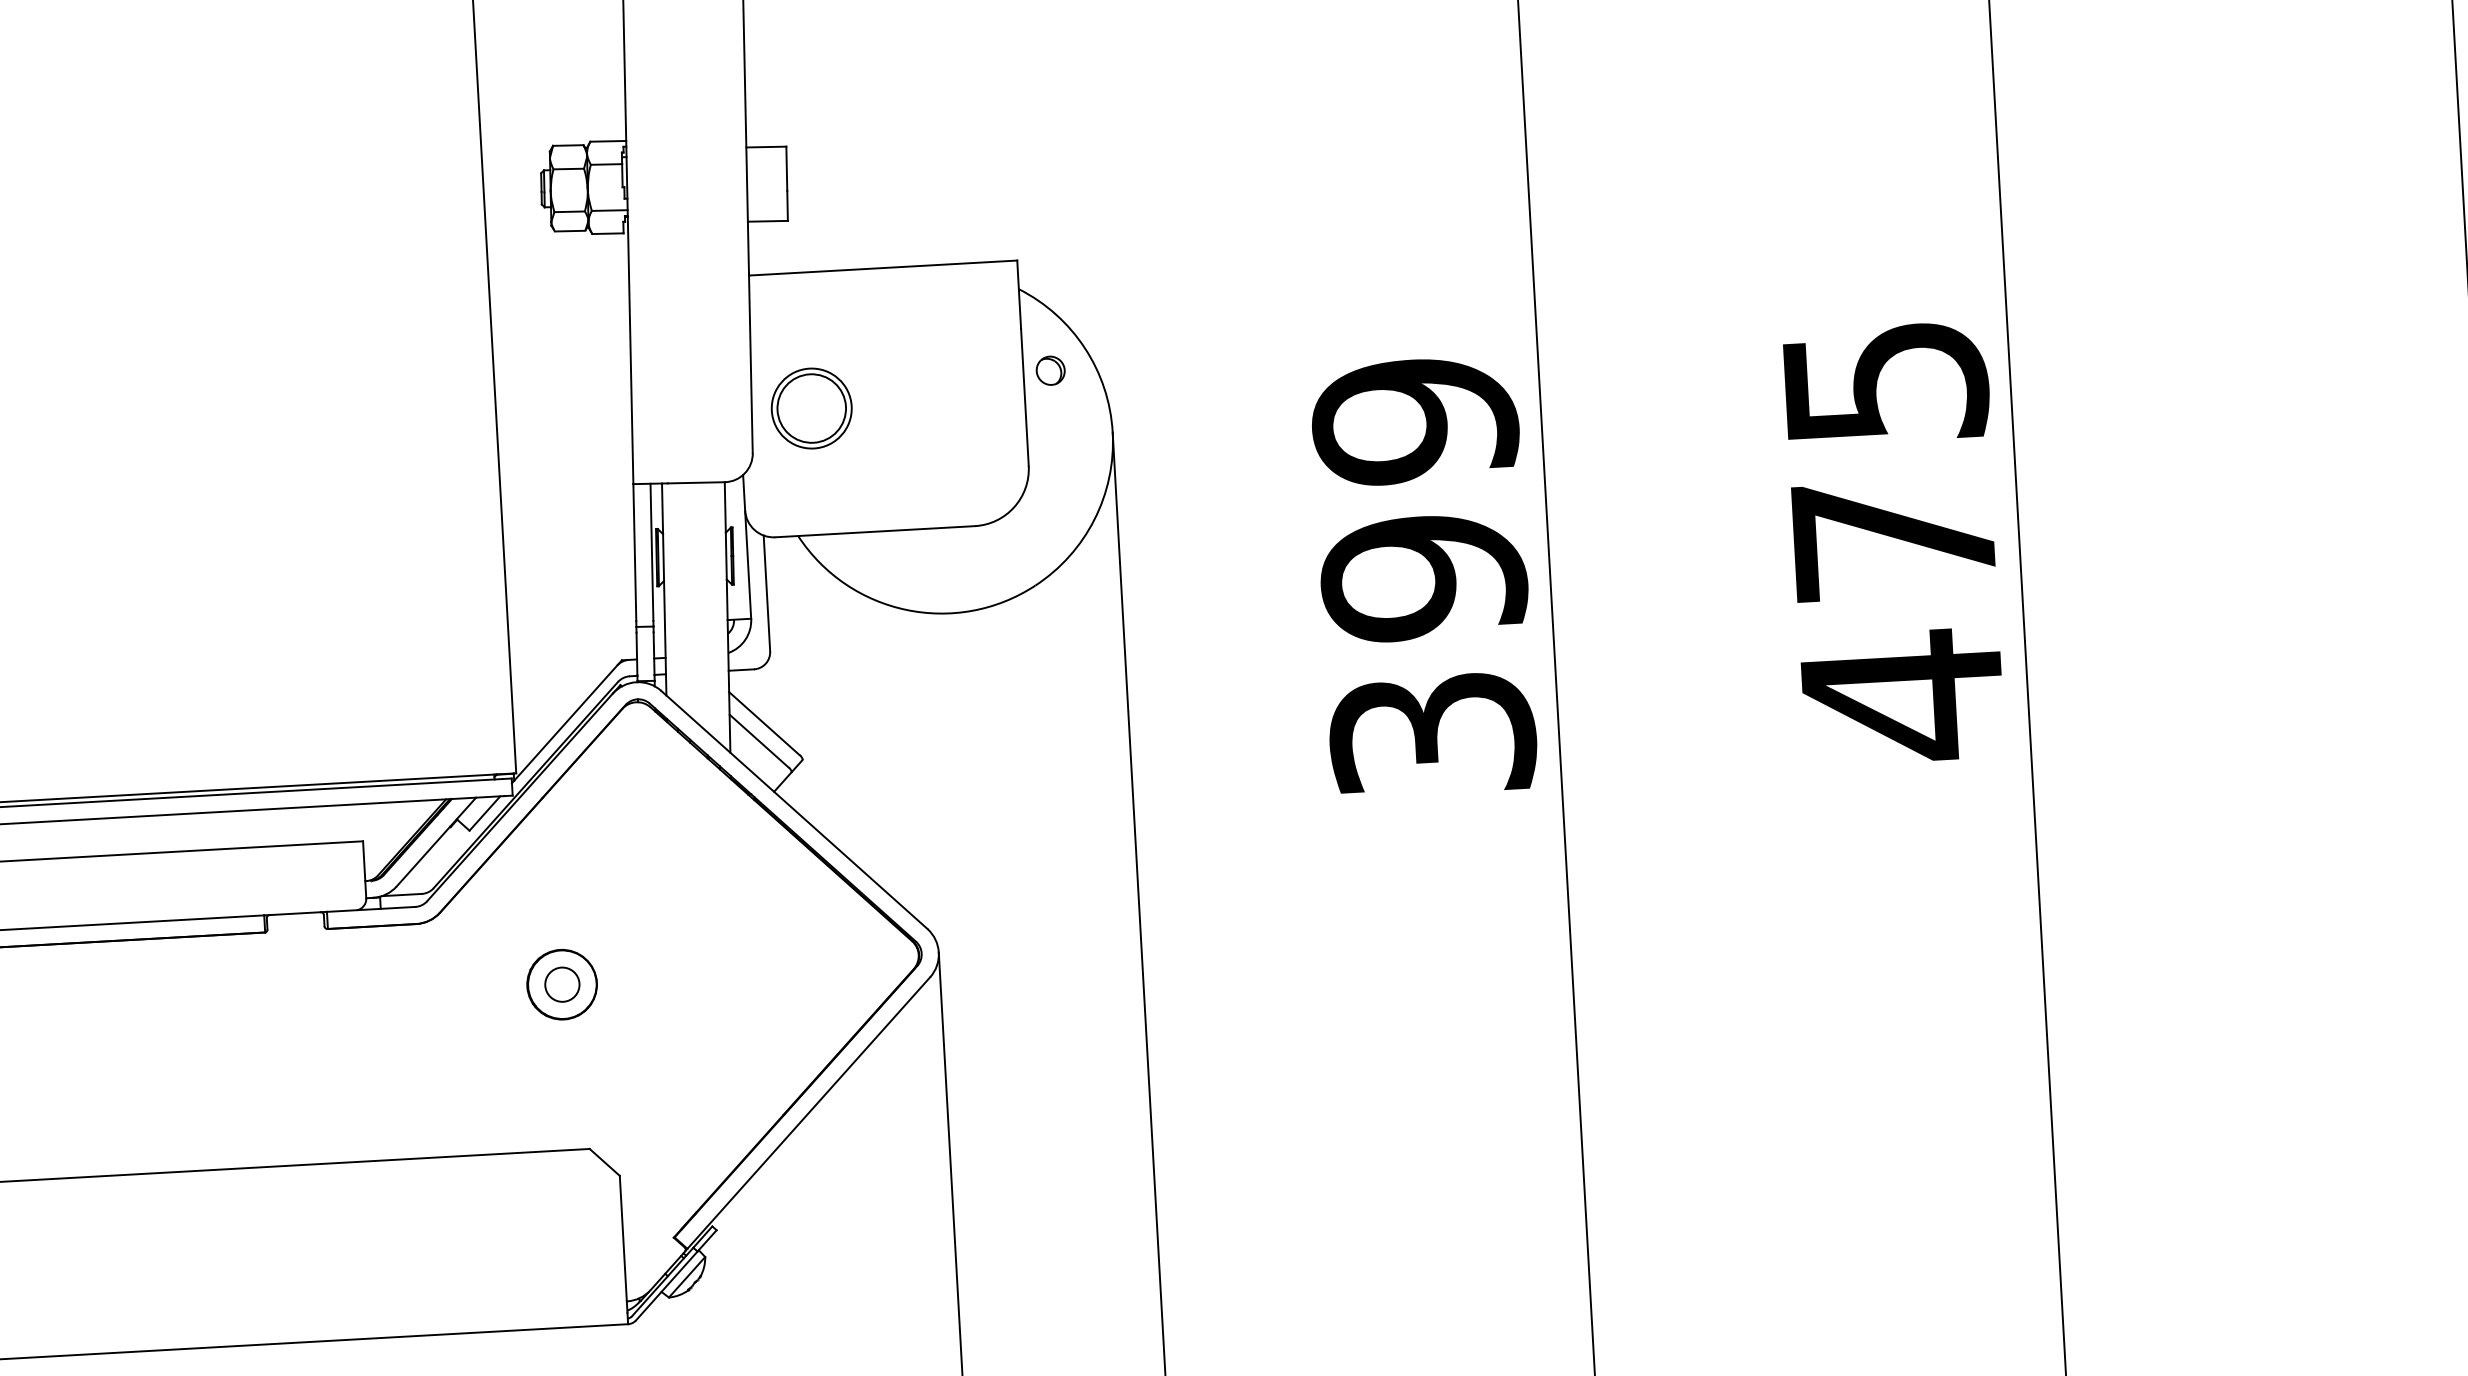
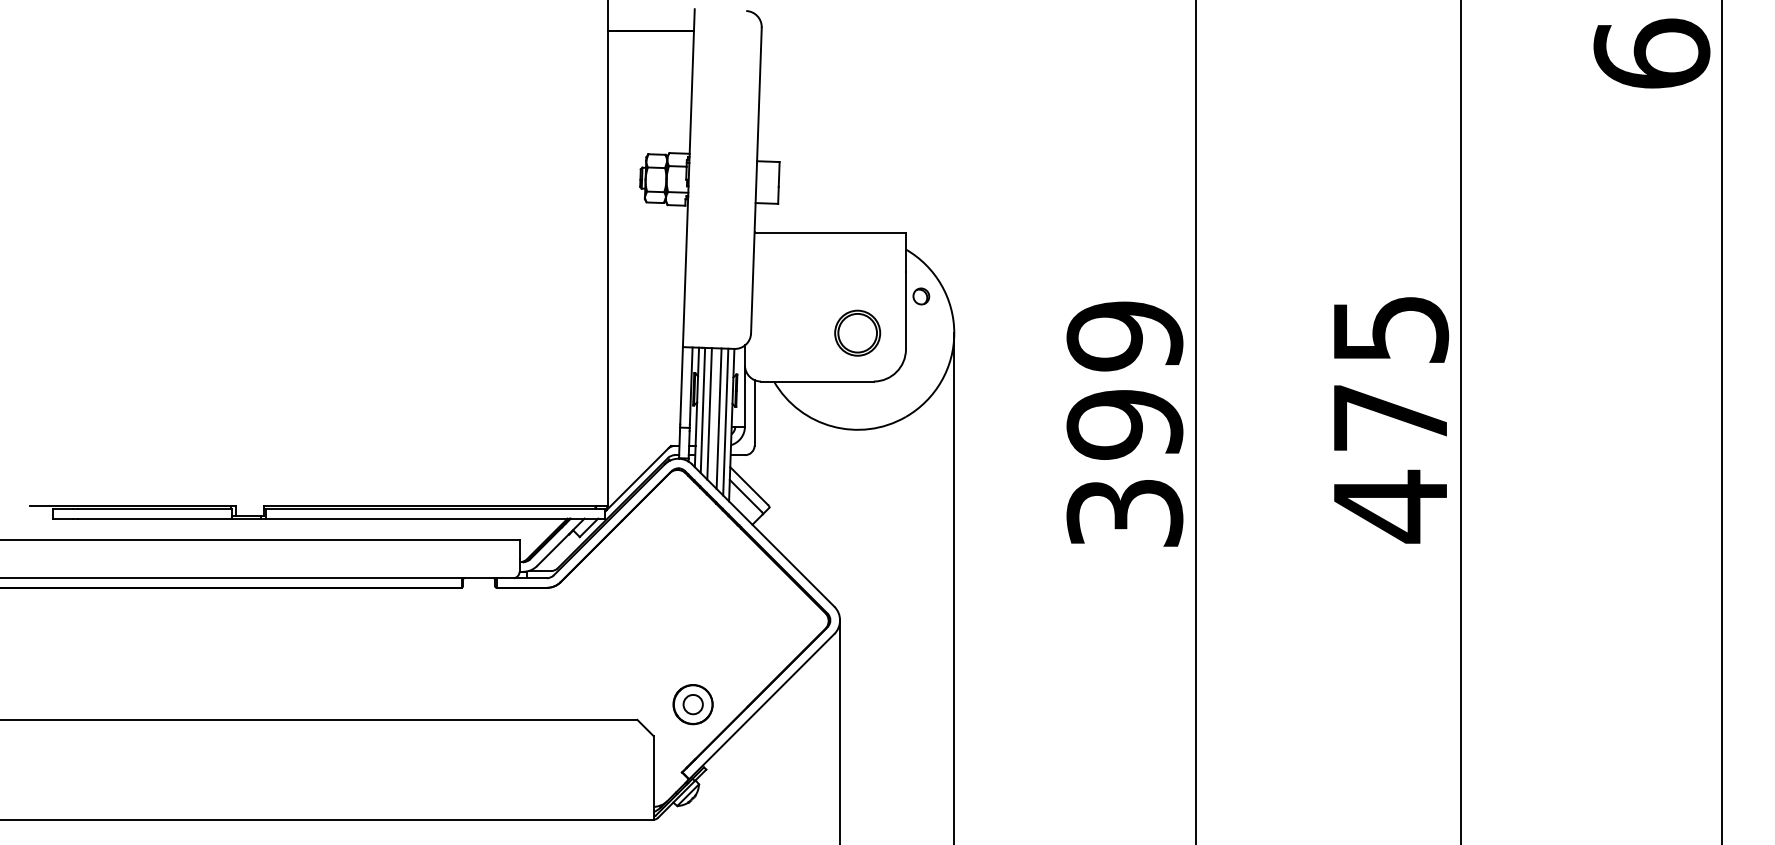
part: (811, 407) -> (857, 332), moved
line: (674, 594) -> (702, 410), added
line: (687, 599) -> (709, 413), added
line: (703, 607) -> (718, 418), added
line: (716, 611) -> (725, 421), added
part: (561, 984) -> (692, 704), moved

